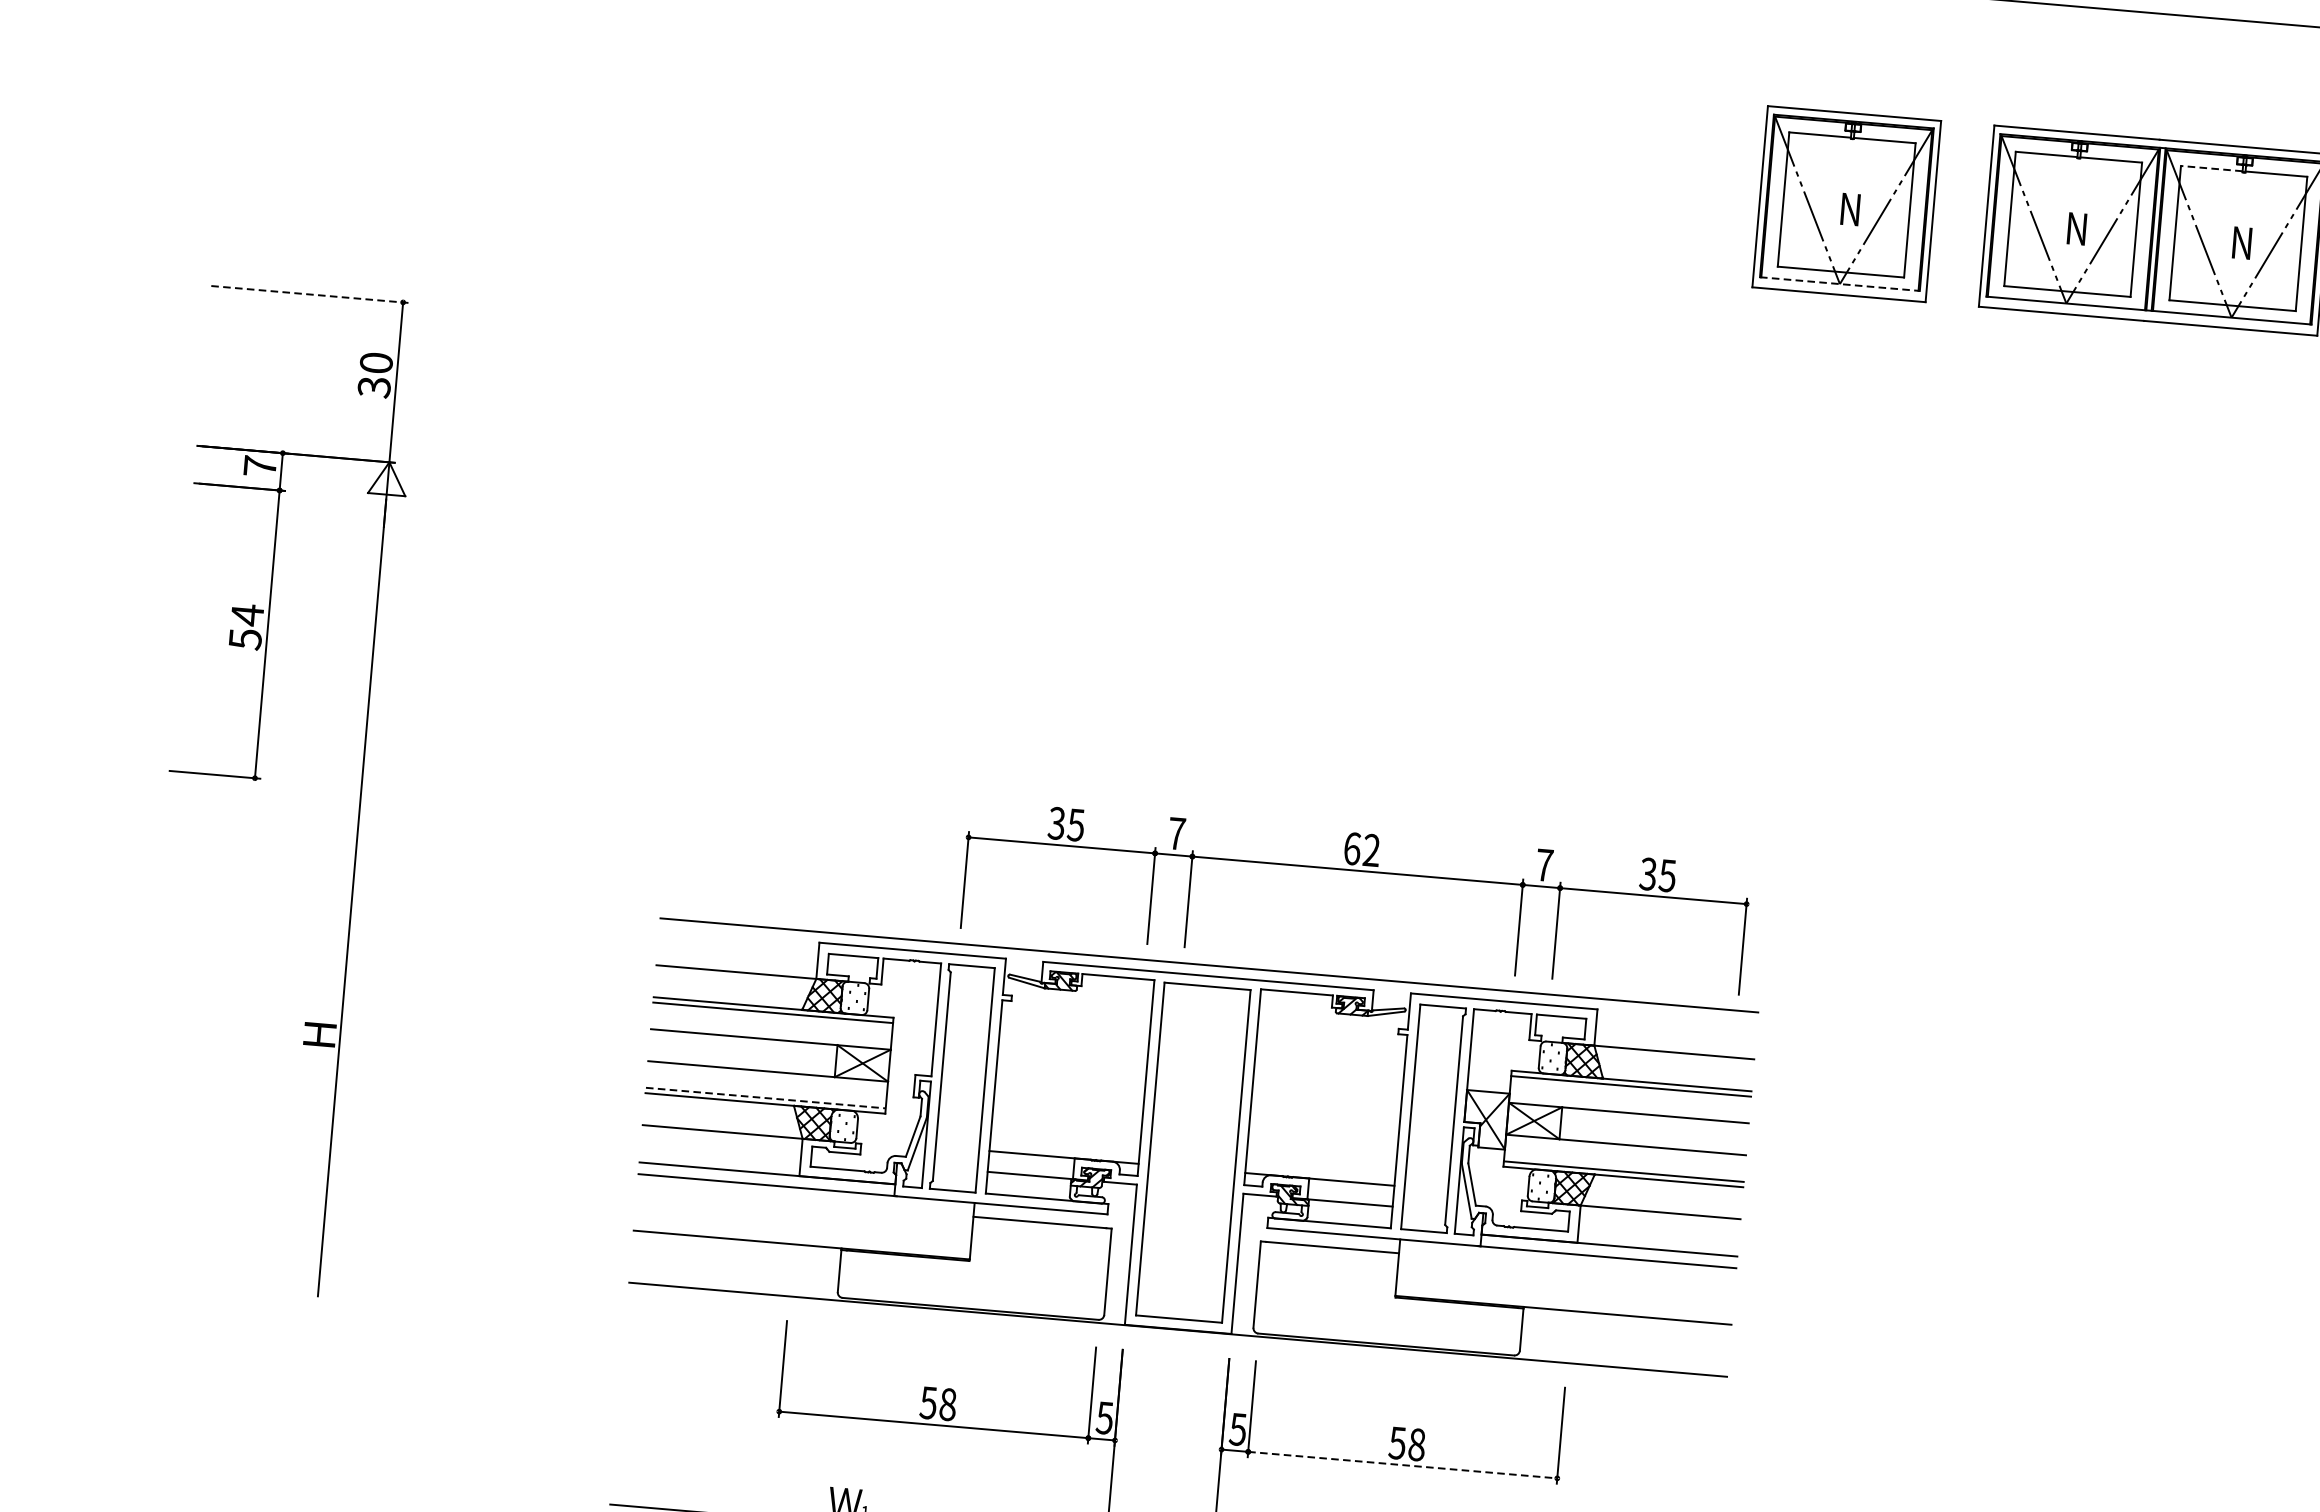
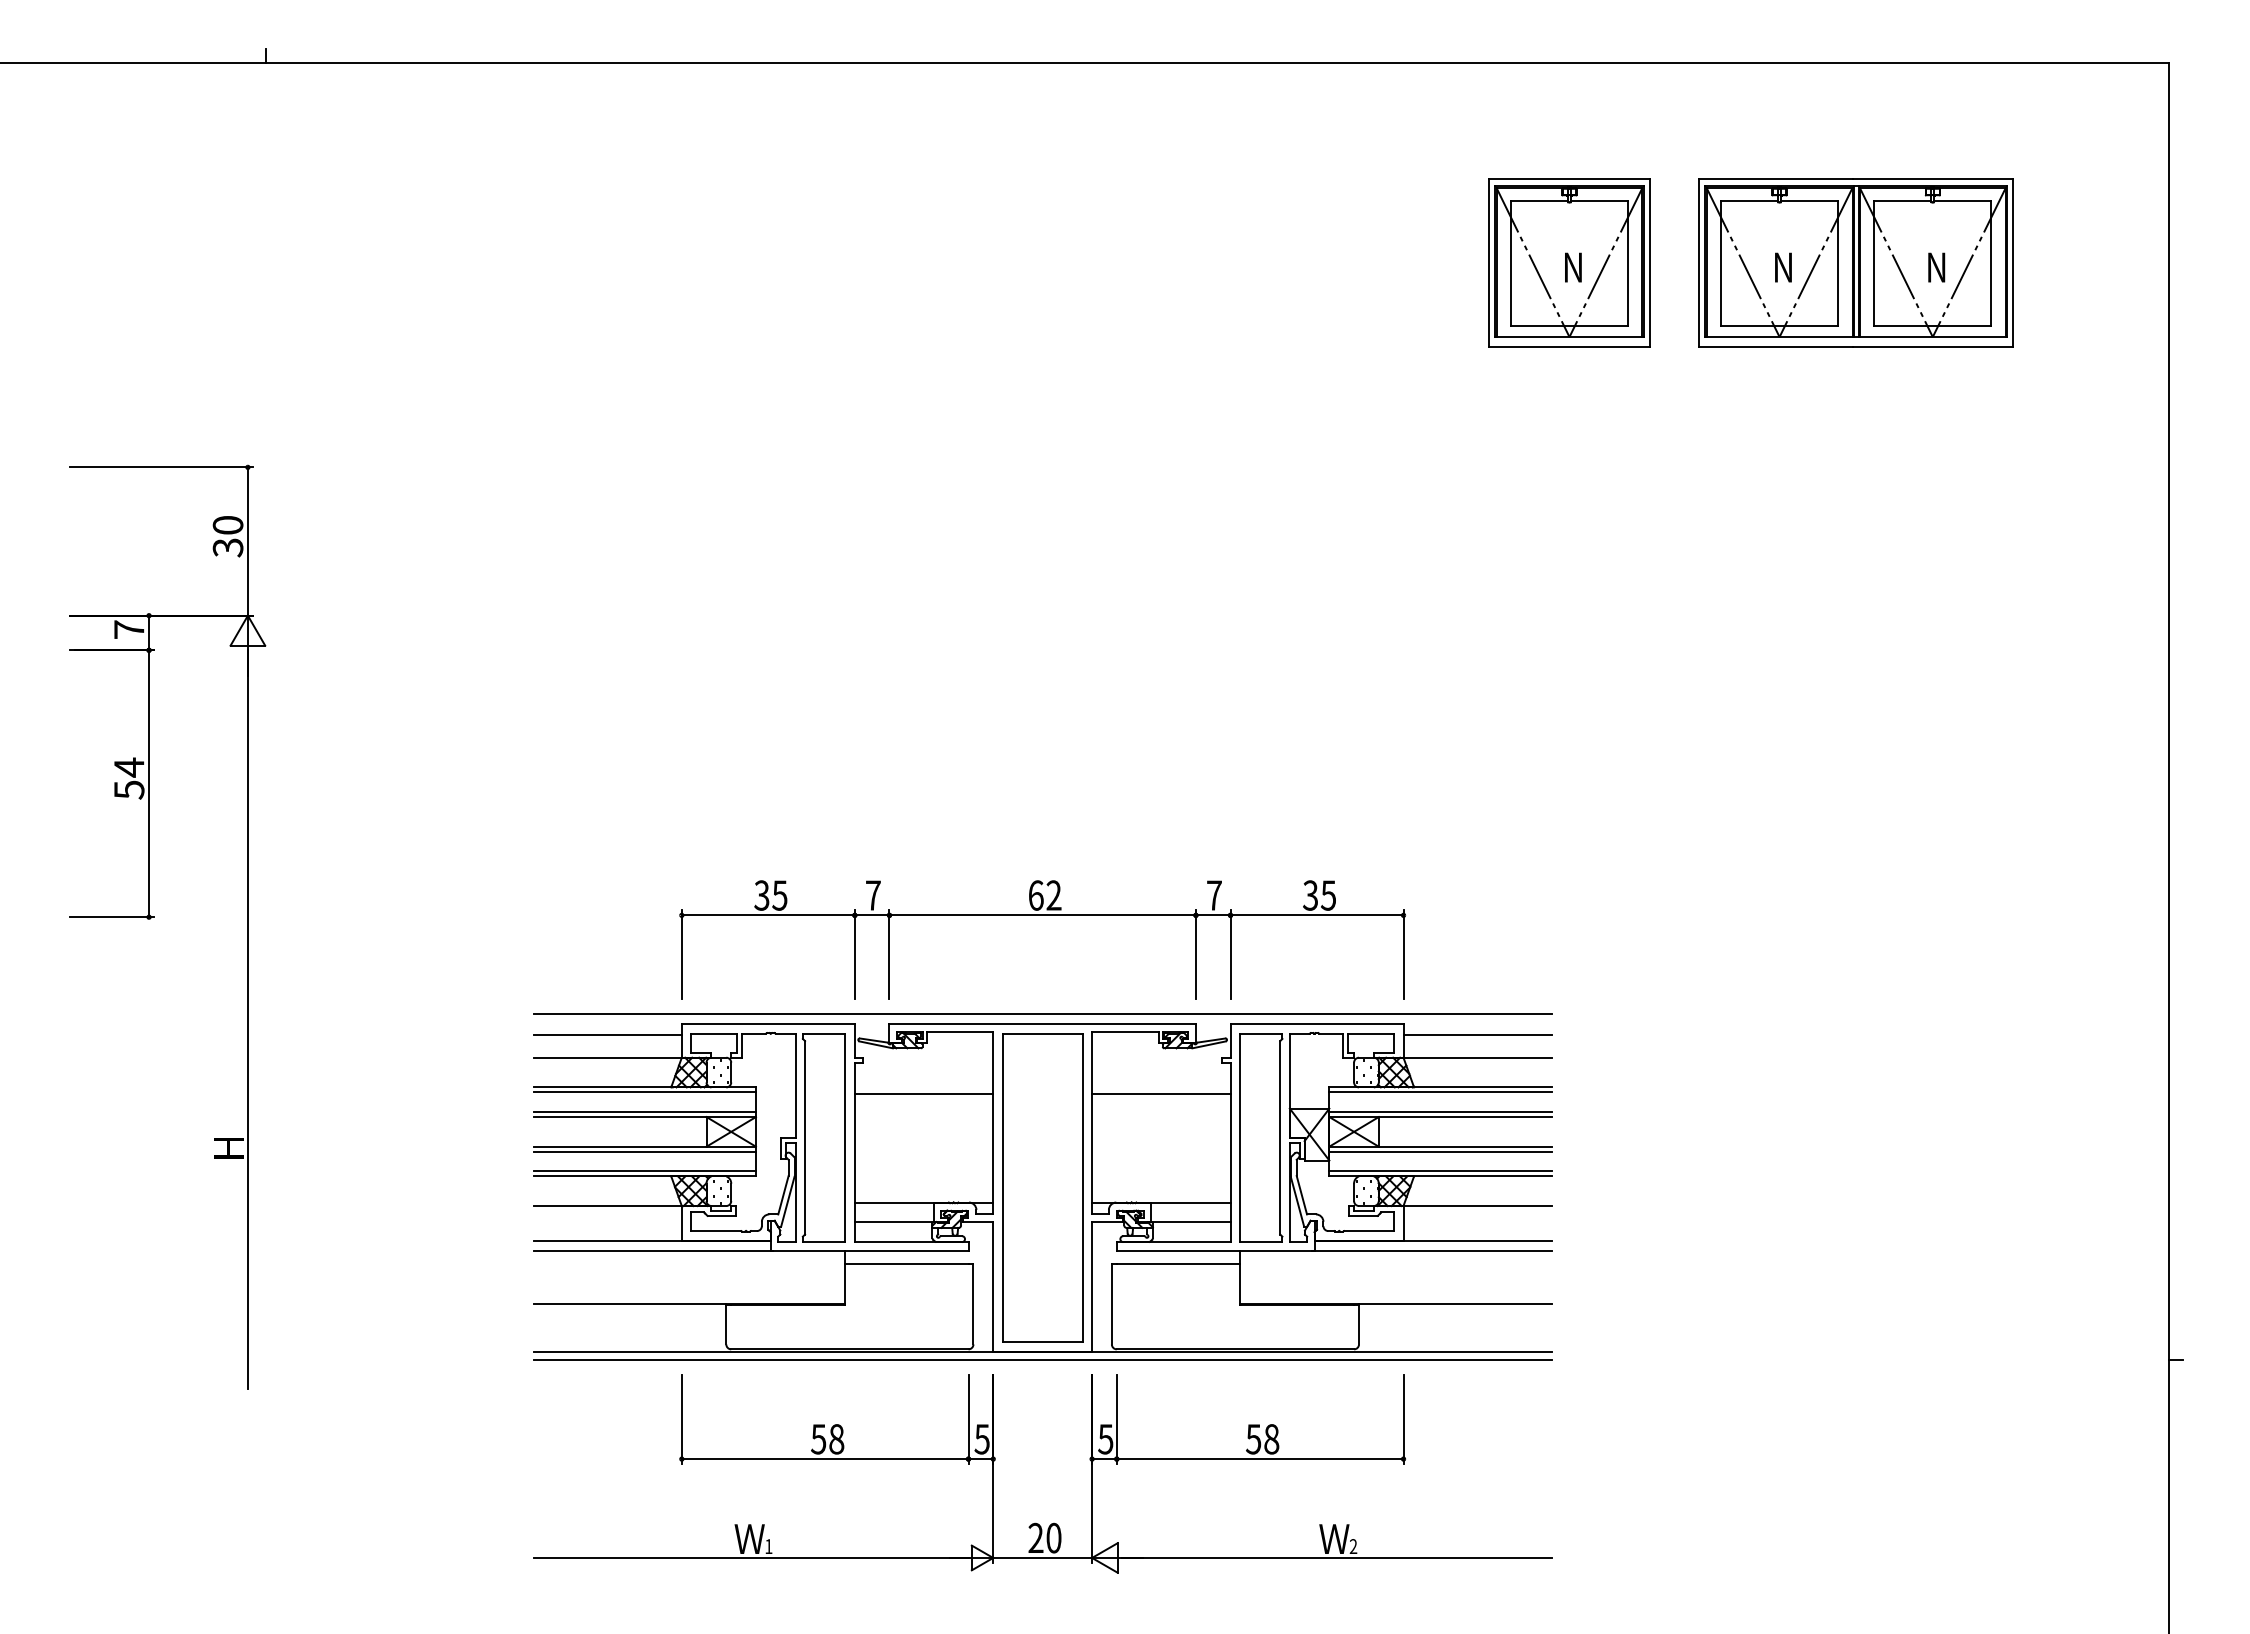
line: (2211, 168) -> (1902, 201), dashed -> solid
line: (1840, 284) -> (1570, 337), dashed -> solid
line: (309, 294) -> (161, 467), dashed -> solid
part: (1357, 870) -> (1042, 915), moved
line: (738, 947) -> (607, 1034), added
line: (1676, 1027) -> (1477, 1034), added
line: (771, 1034) -> (644, 1112), added
line: (1073, 1040) -> (923, 1094), added
line: (1330, 1062) -> (1161, 1094), added
line: (767, 1076) -> (644, 1151), added
line: (766, 1098) -> (645, 1171), dashed -> solid
line: (1629, 1108) -> (1440, 1112), added
line: (1625, 1150) -> (1440, 1151), added
line: (1177, 1338) -> (1042, 1360), added
line: (1403, 1465) -> (1260, 1459), dashed -> solid

